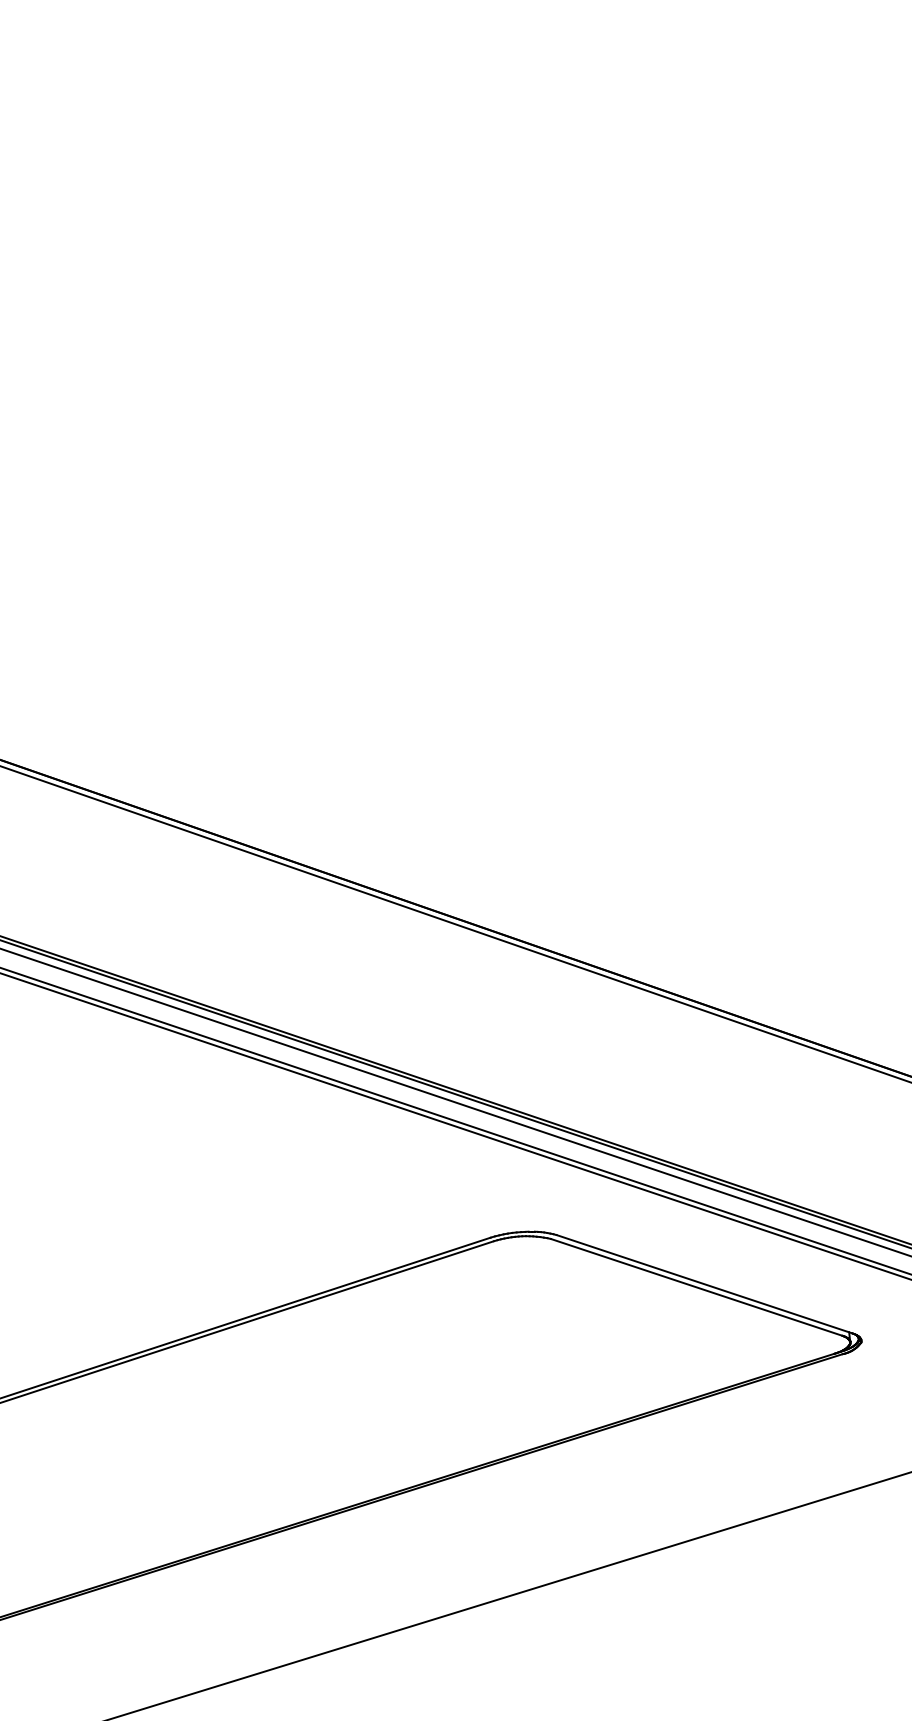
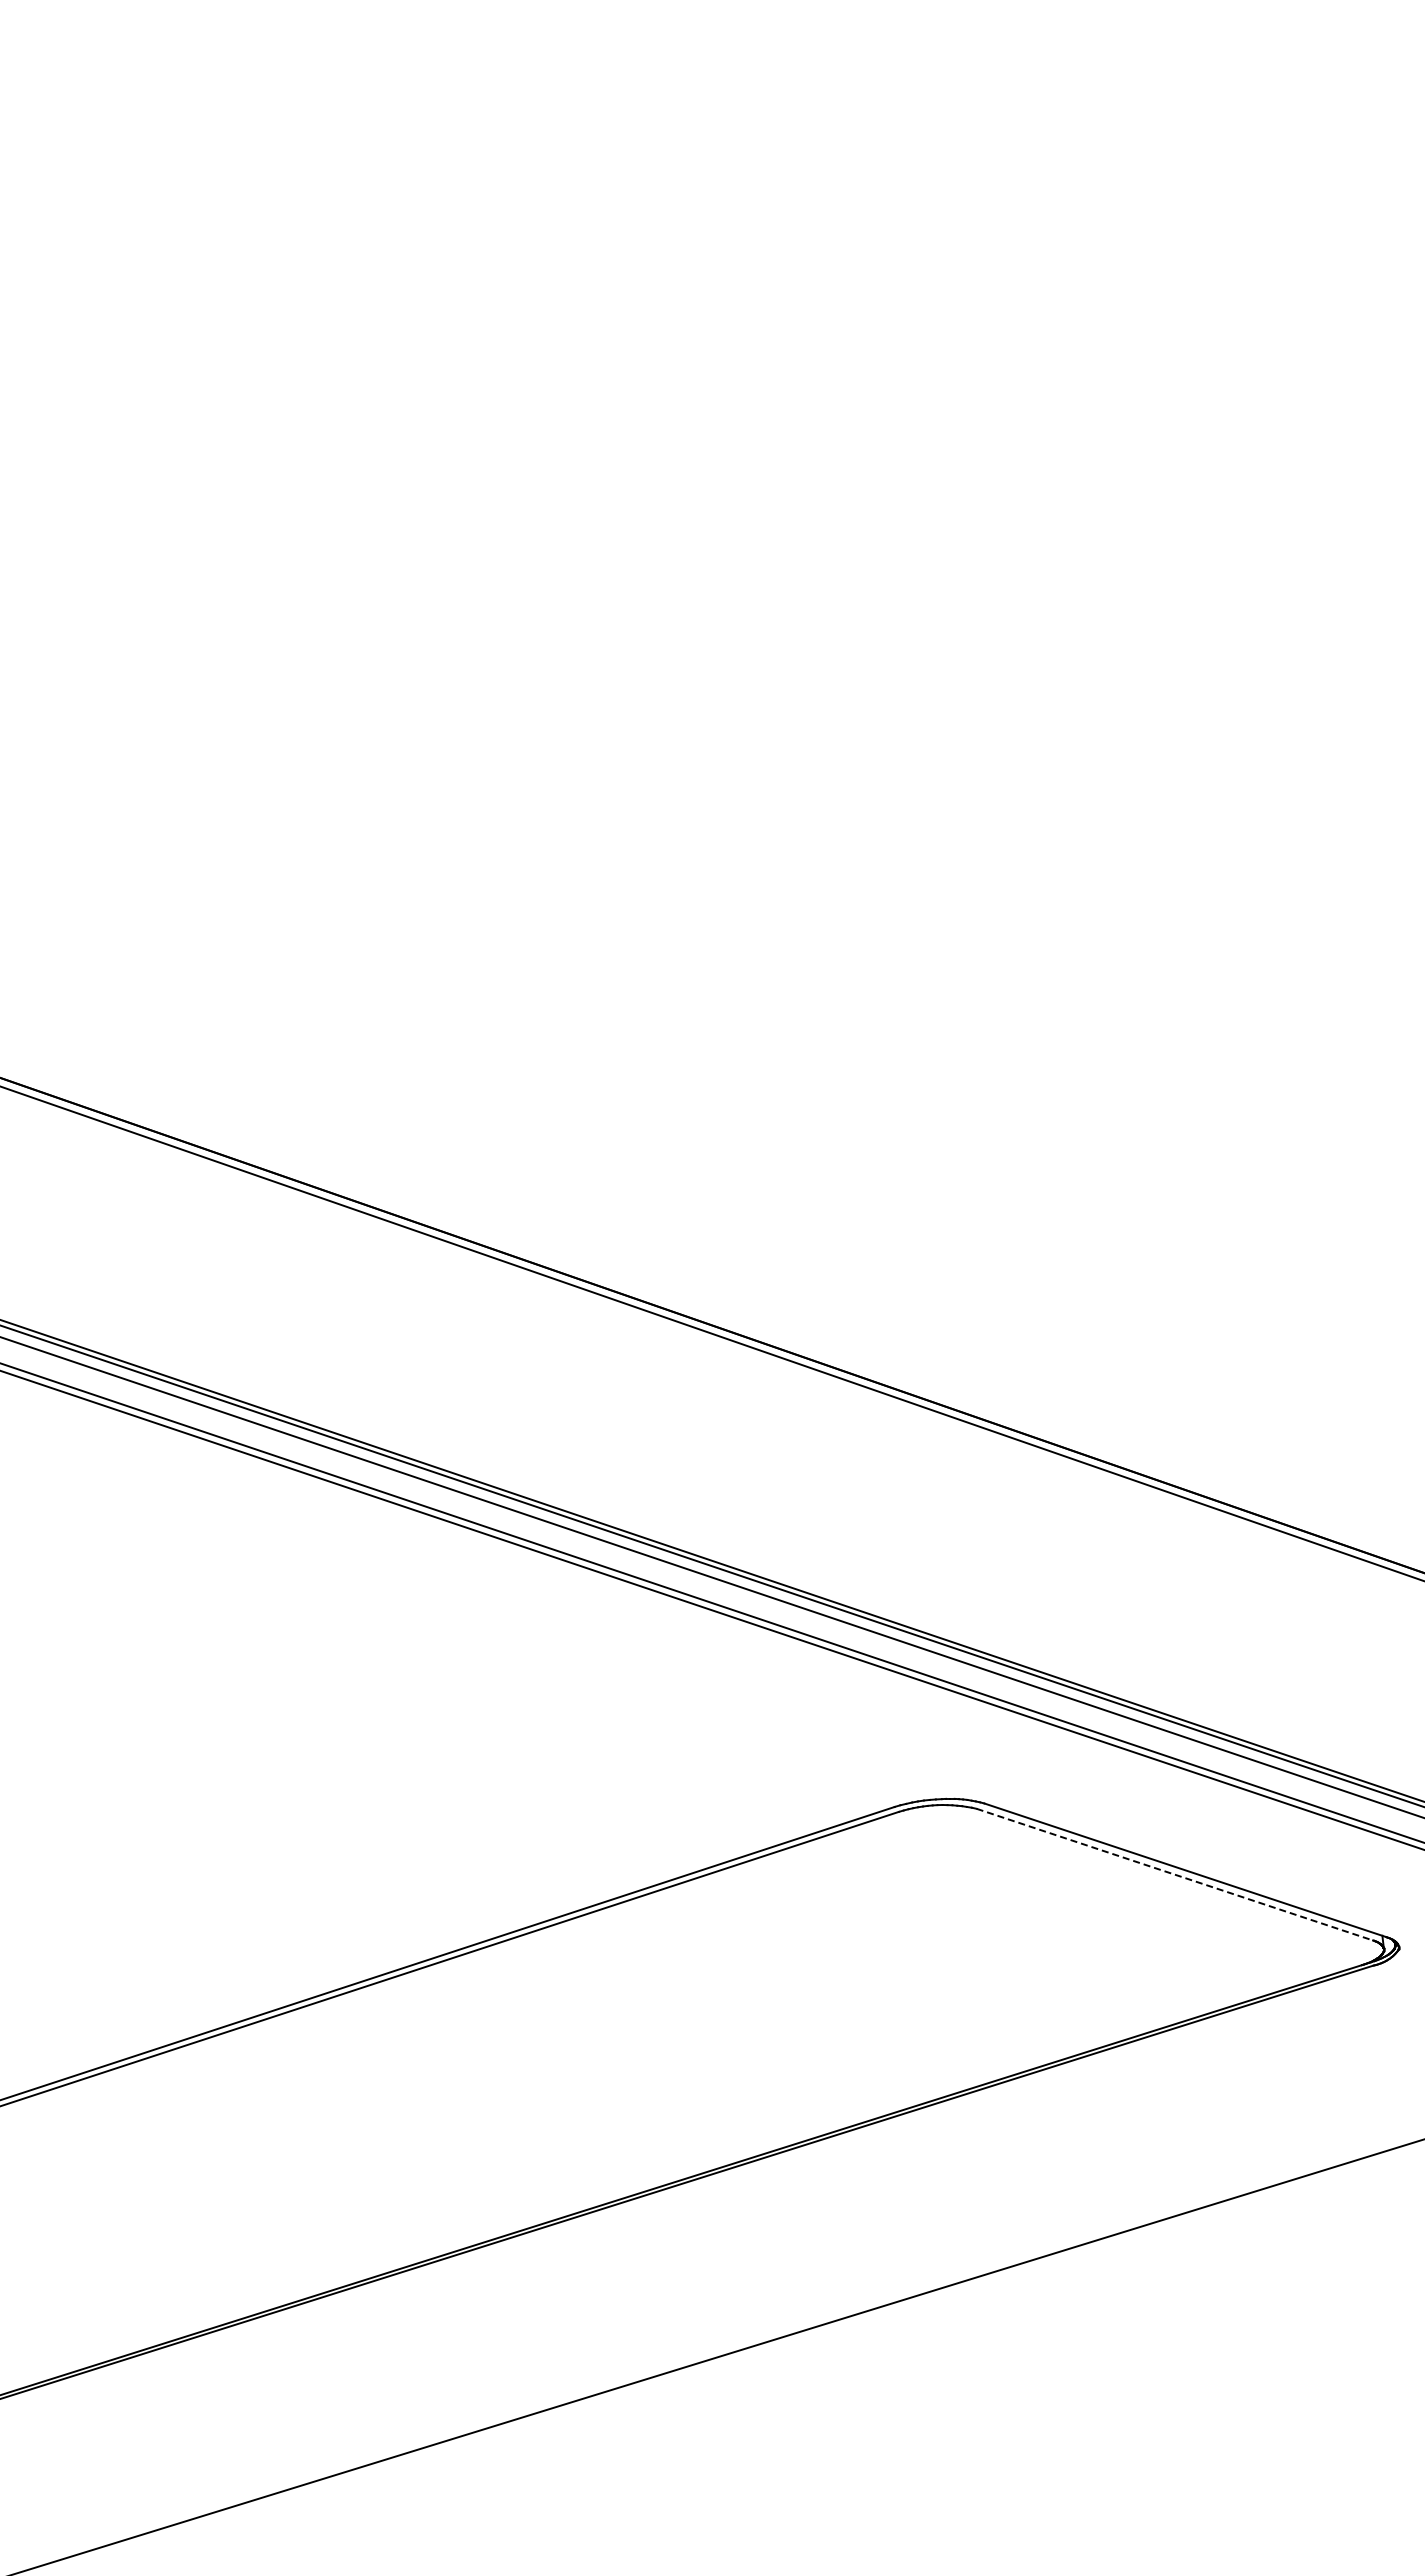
line: (696, 1287) -> (1174, 1874), solid -> dashed

